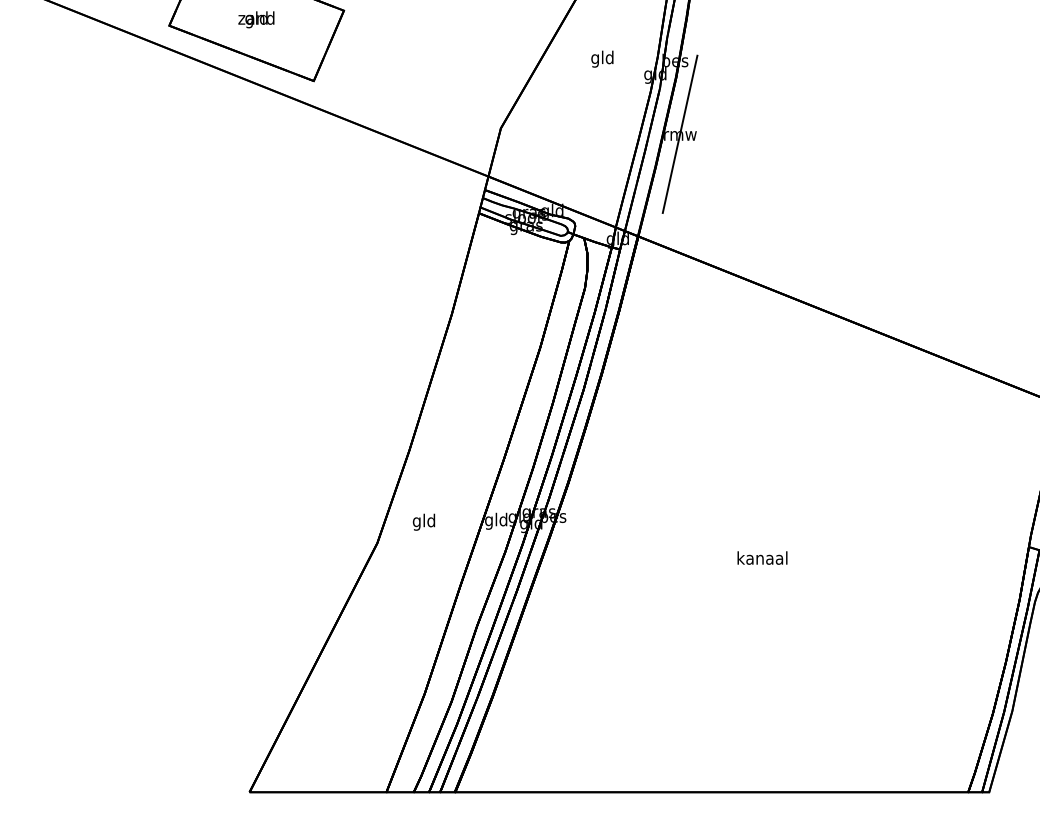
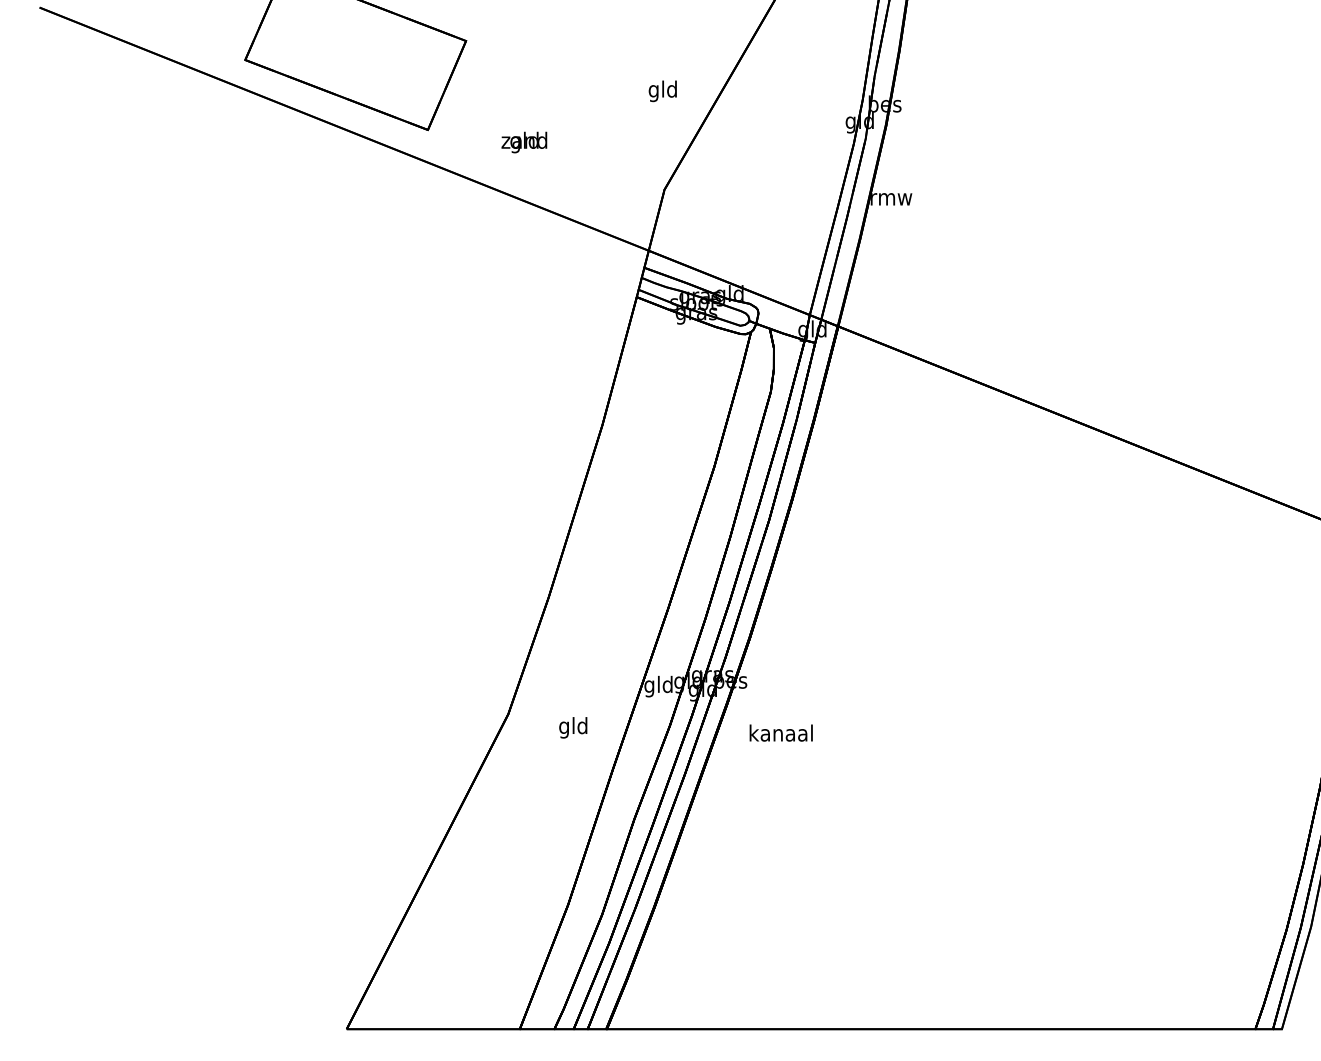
text: (256, 19) -> (524, 142), moved
text: (602, 59) -> (662, 91), moved
line: (679, 133) -> (890, 196), removed
text: (424, 522) -> (573, 727), moved
text: (761, 557) -> (780, 732), moved

